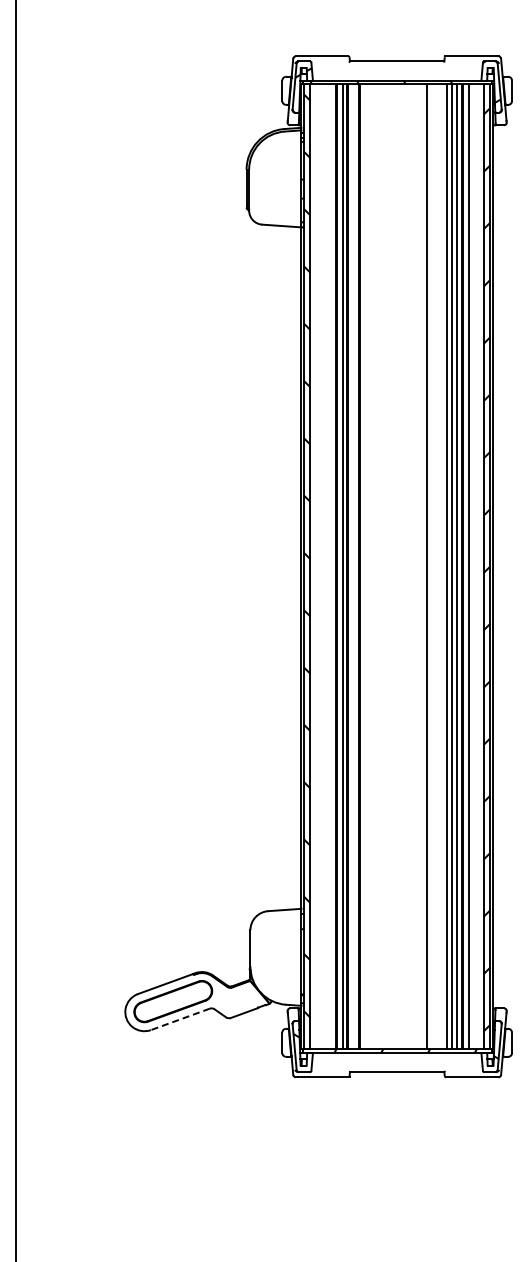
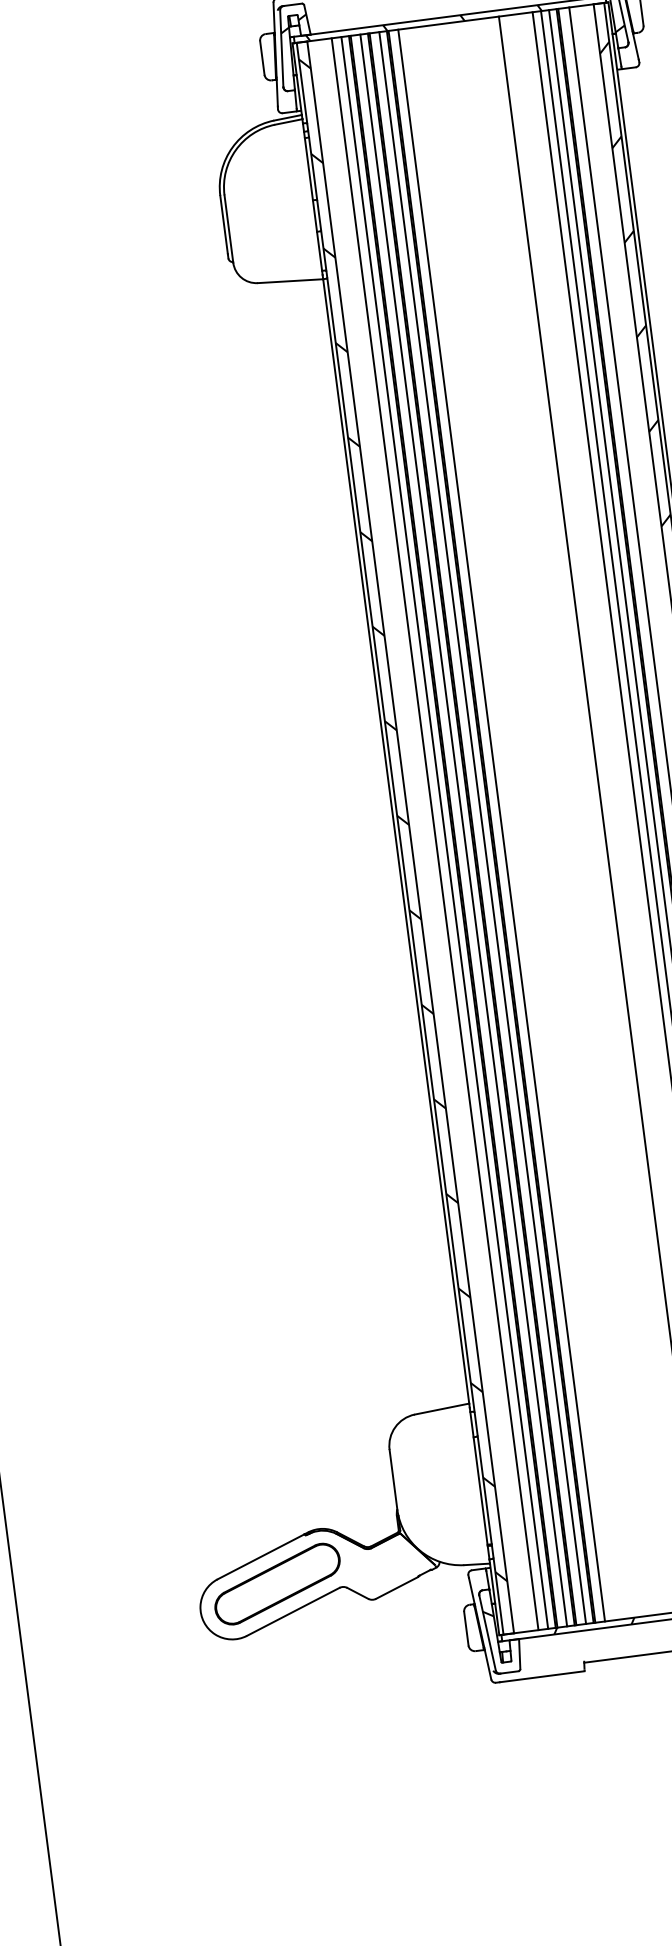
line: (325, 566) -> (435, 833), added
line: (331, 566) -> (445, 832), added
line: (354, 566) -> (483, 827), added
line: (365, 566) -> (501, 825), added
line: (179, 1019) -> (291, 1612), dashed -> solid

